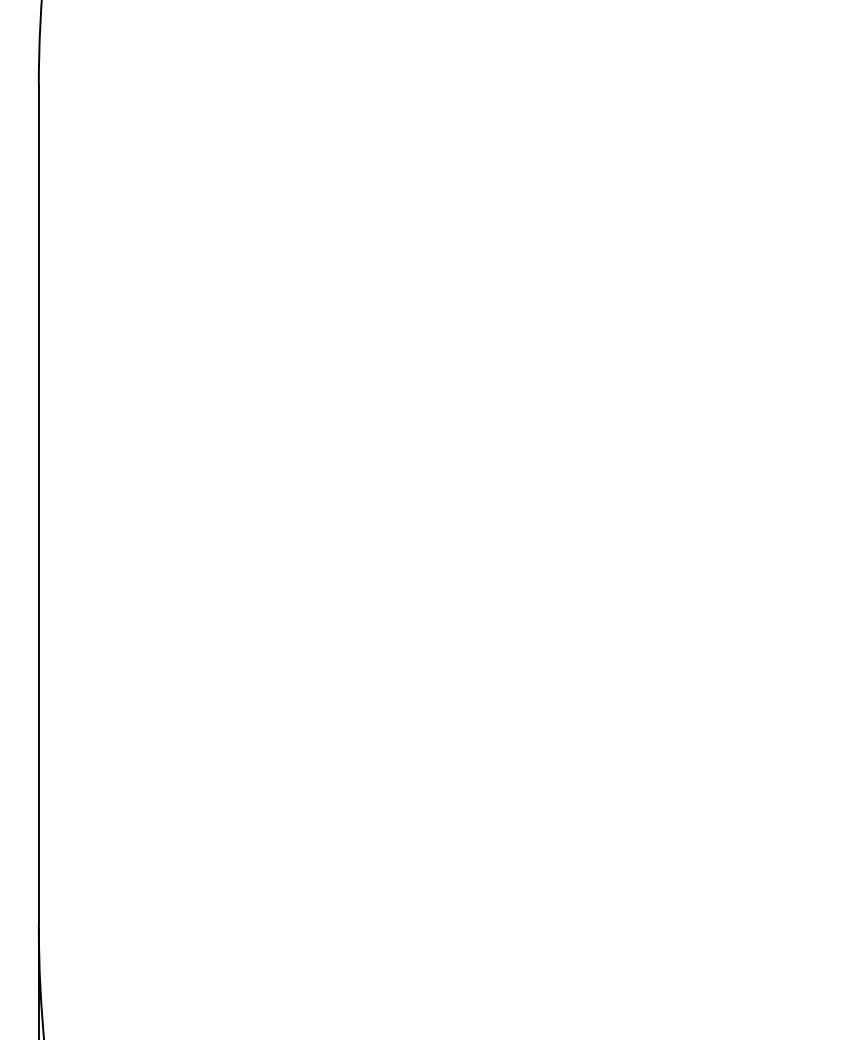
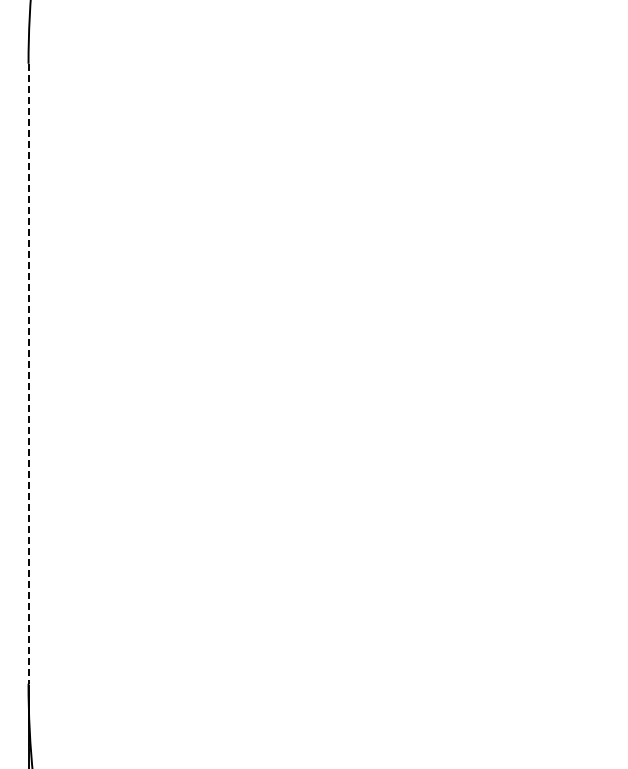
line: (38, 505) -> (28, 373), solid -> dashed

